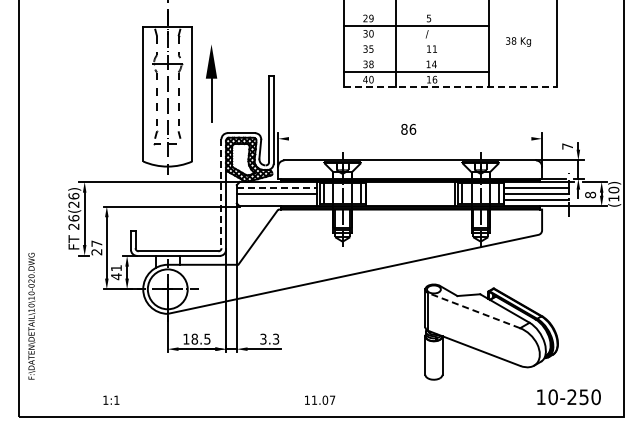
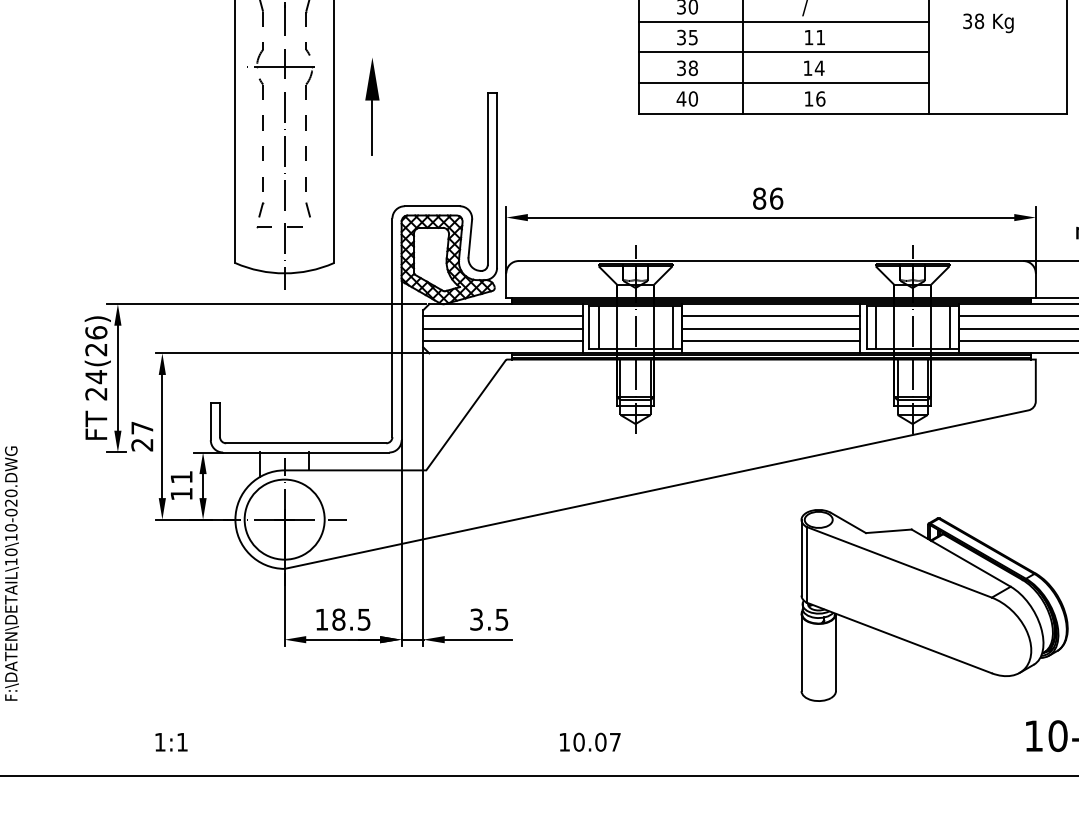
line: (416, 41) -> (783, 22), added
line: (416, 56) -> (783, 52), added
part: (211, 83) -> (372, 106), size x0.62
line: (450, 87) -> (851, 114), dashed -> solid
line: (409, 138) -> (769, 216), added
line: (276, 188) -> (502, 317), dashed -> solid
line: (409, 188) -> (769, 317), added
line: (221, 194) -> (392, 329), dashed -> solid
line: (409, 194) -> (769, 329), added
line: (276, 200) -> (502, 341), added
line: (409, 200) -> (769, 341), added
text: (73, 217) -> (95, 375), 26(26) -> 24(26)
text: (116, 276) -> (181, 493), 41 -> 11
line: (473, 310) -> (898, 562), dashed -> solid
text: (276, 338) -> (502, 618), 3.3 -> 3.5
text: (314, 399) -> (579, 740), 11.07 -> 10.07

